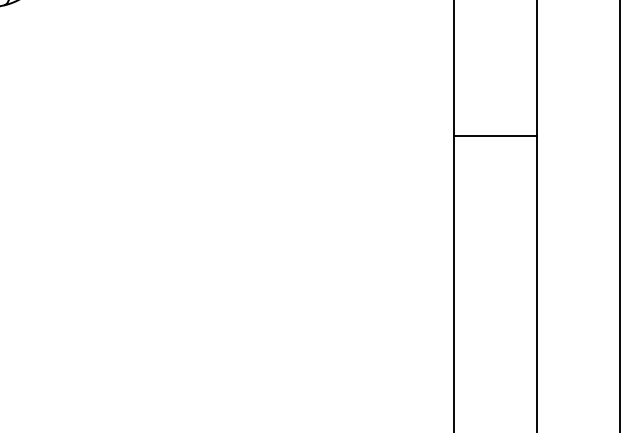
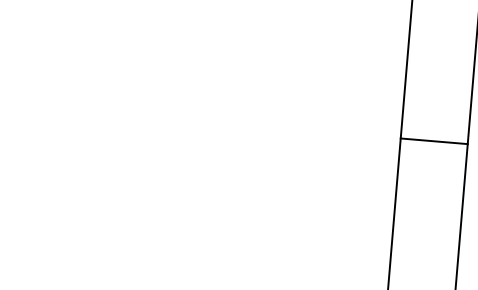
line: (494, 136) -> (433, 141), moved

